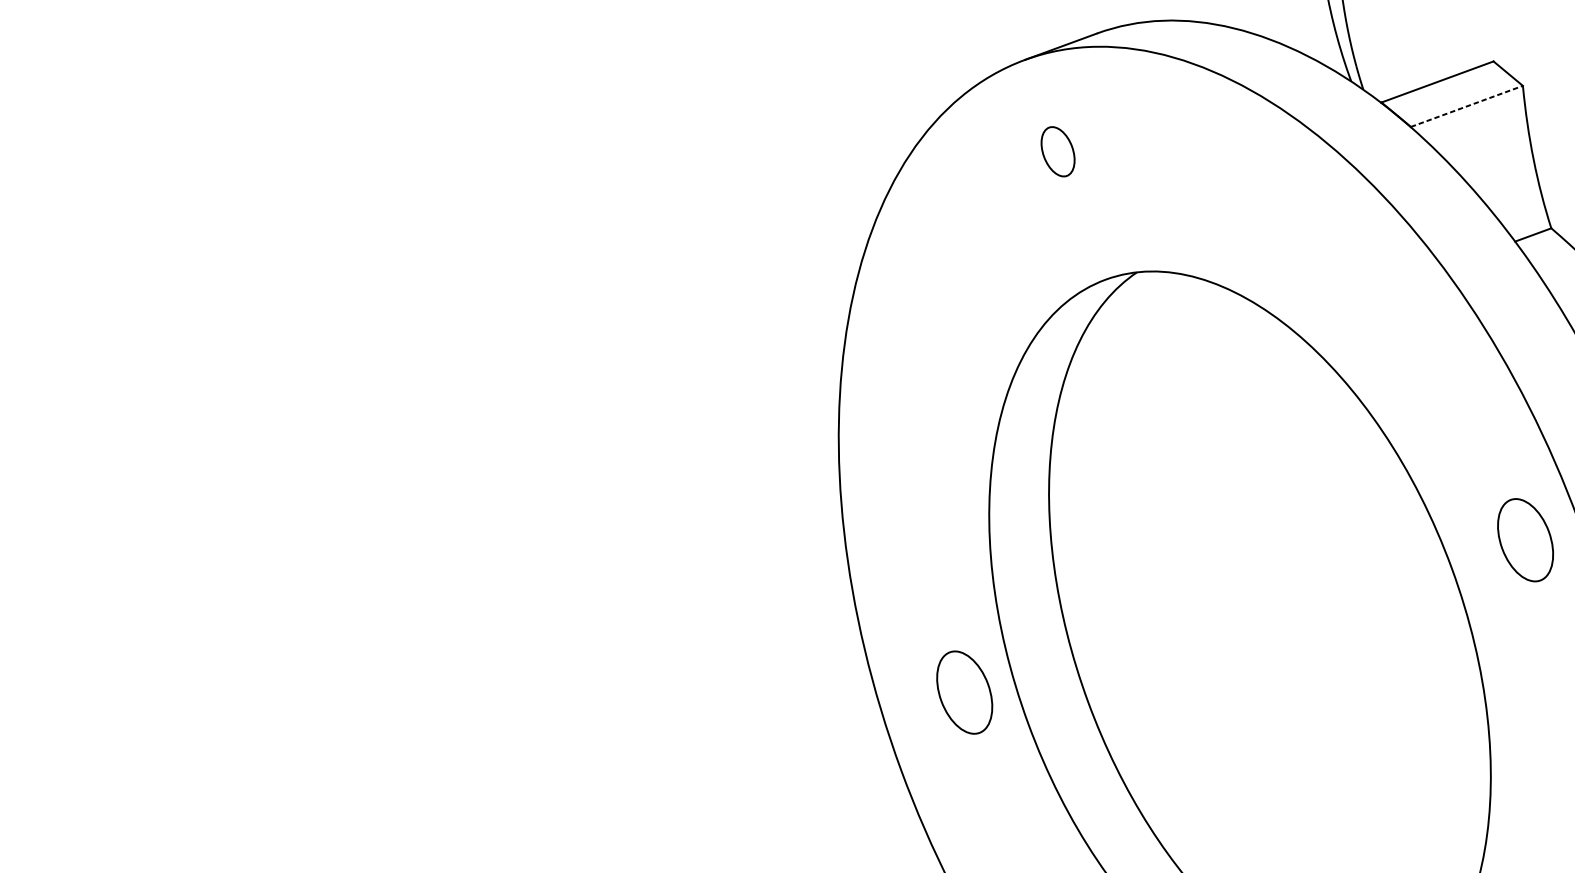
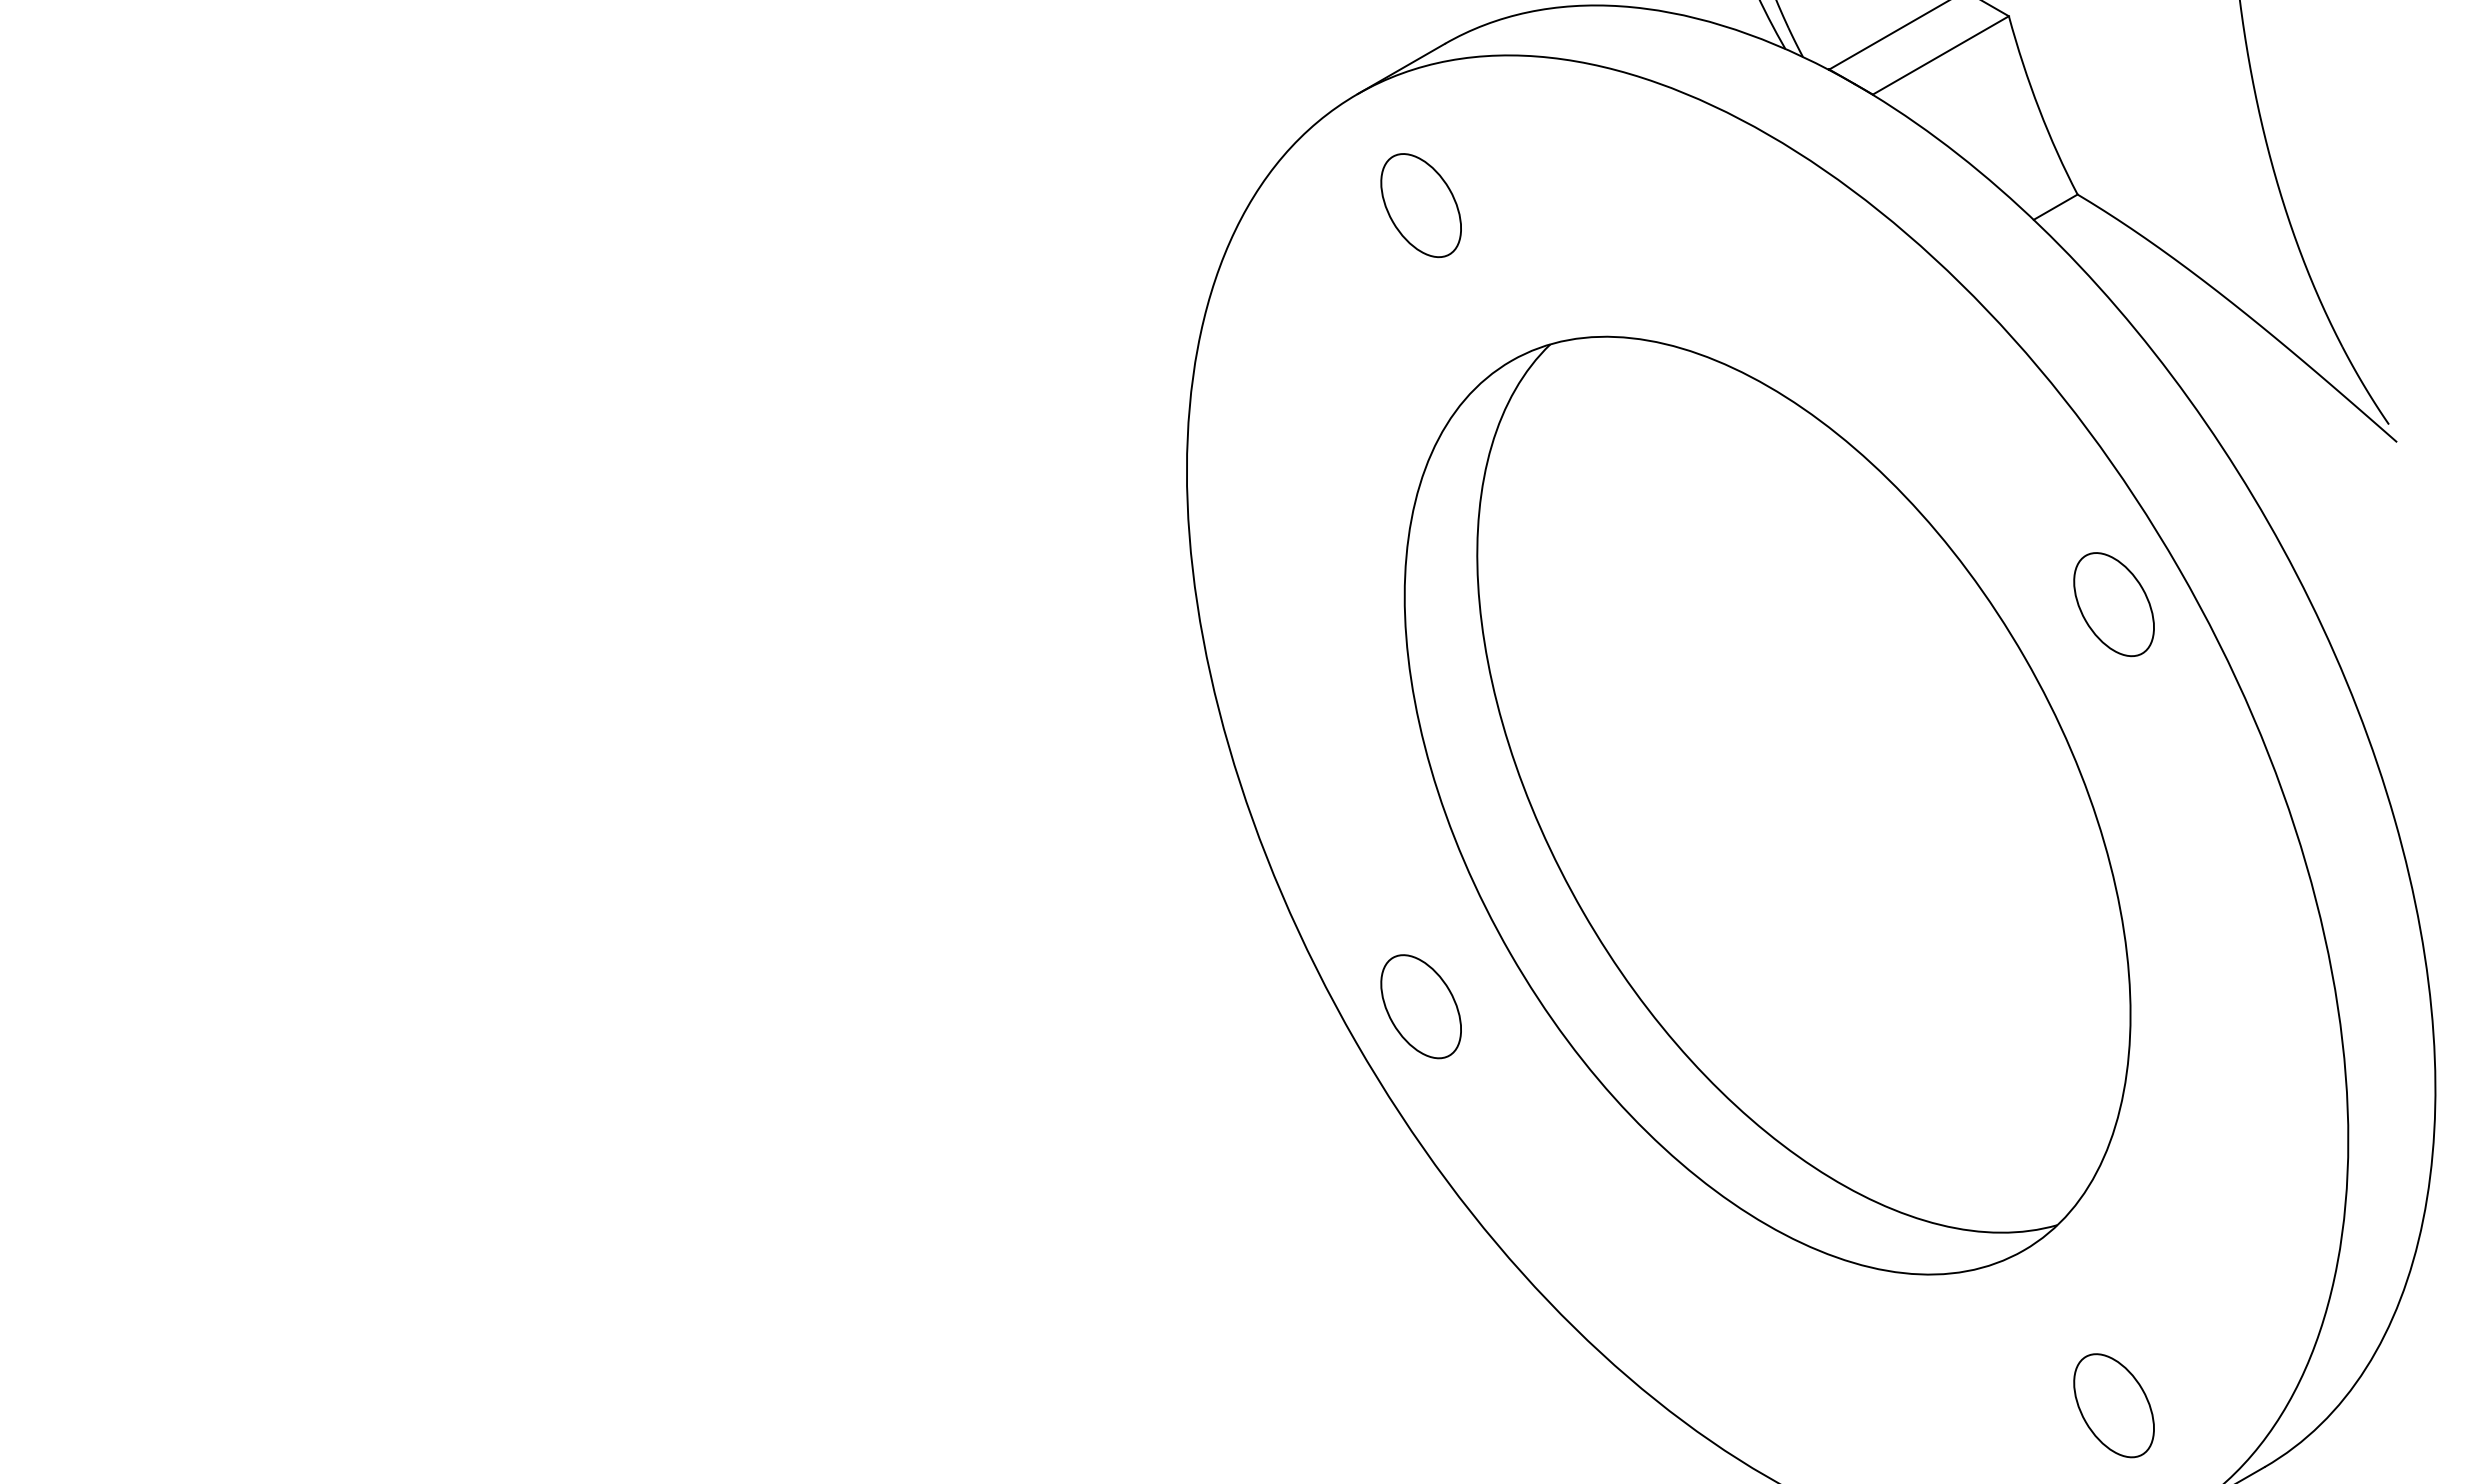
line: (1467, 106) -> (1941, 55), dashed -> solid
part: (1057, 151) -> (1420, 205), size x1.67
part: (964, 692) -> (1420, 1006), moved

